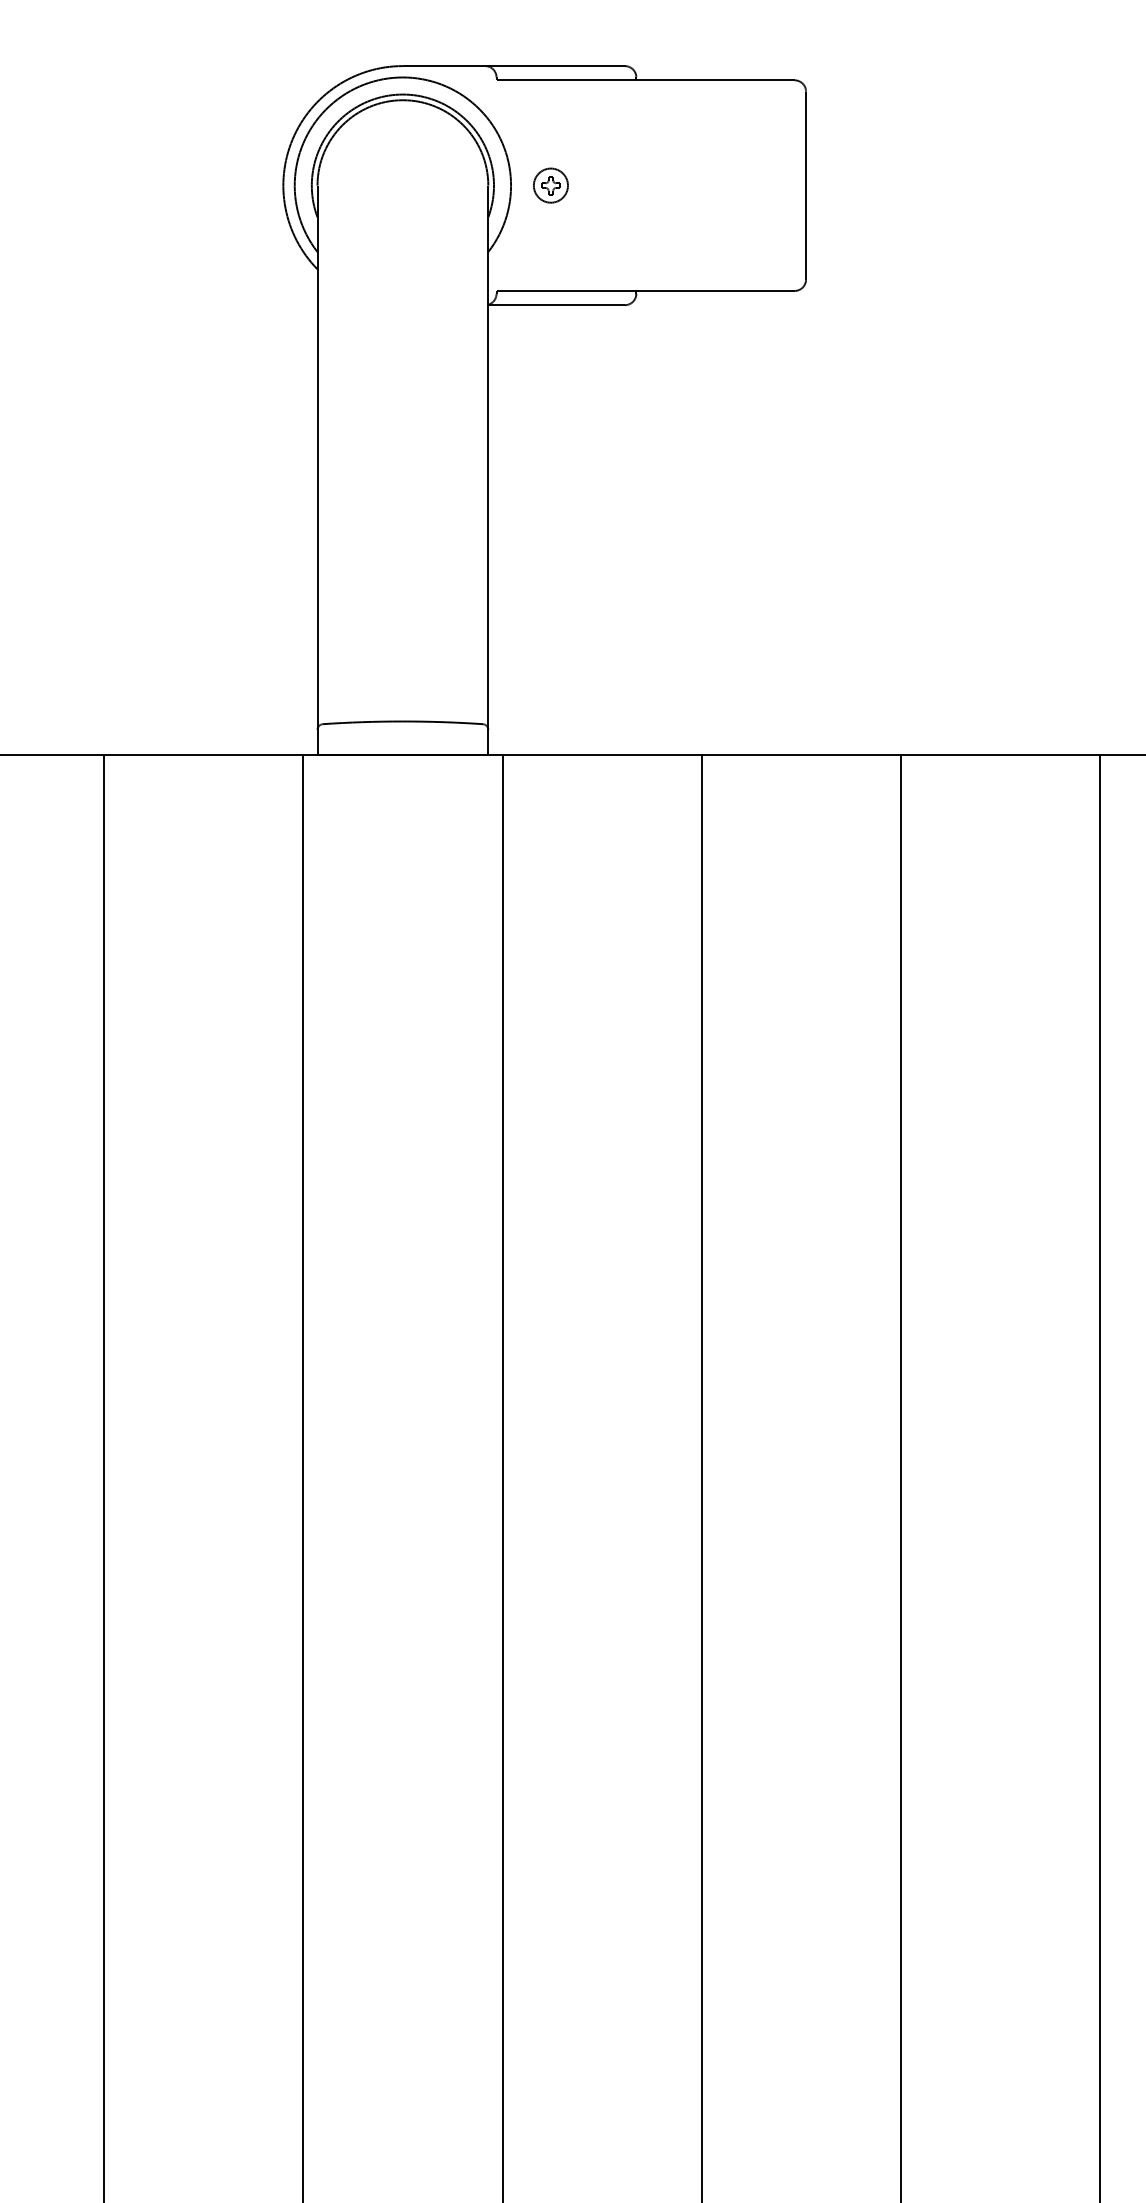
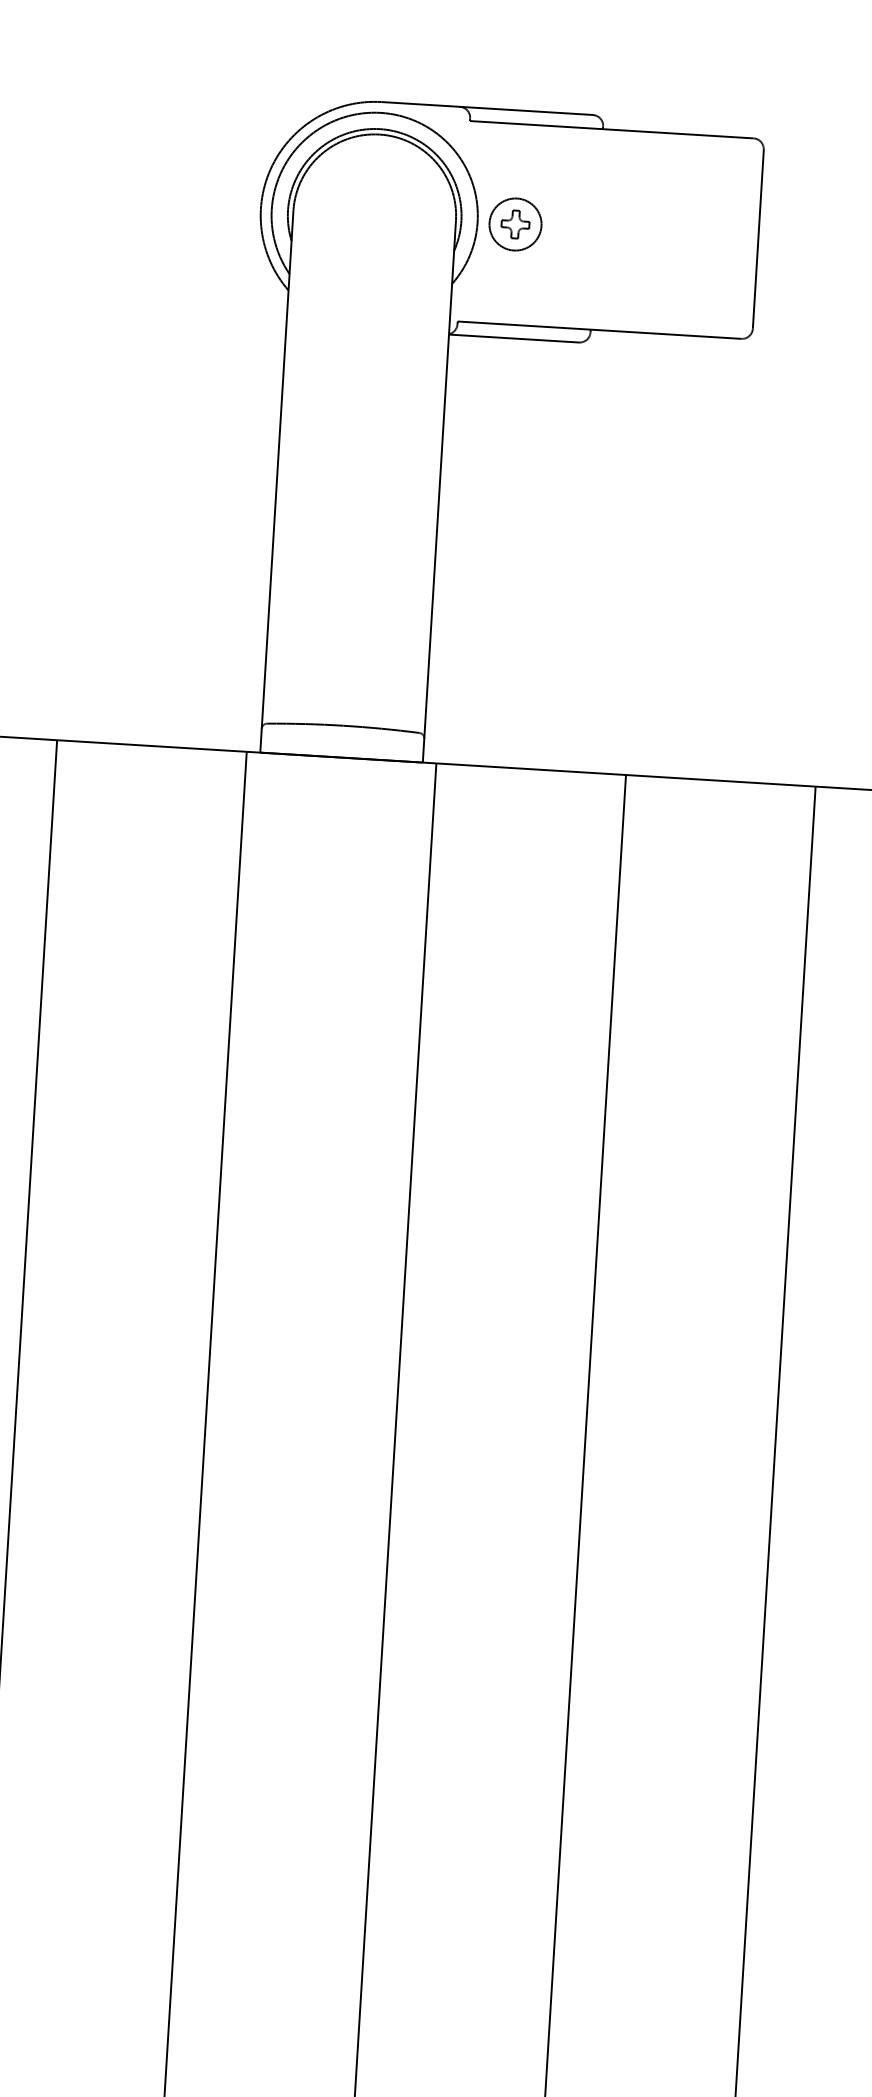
part: (550, 185) -> (515, 224), size x1.6

